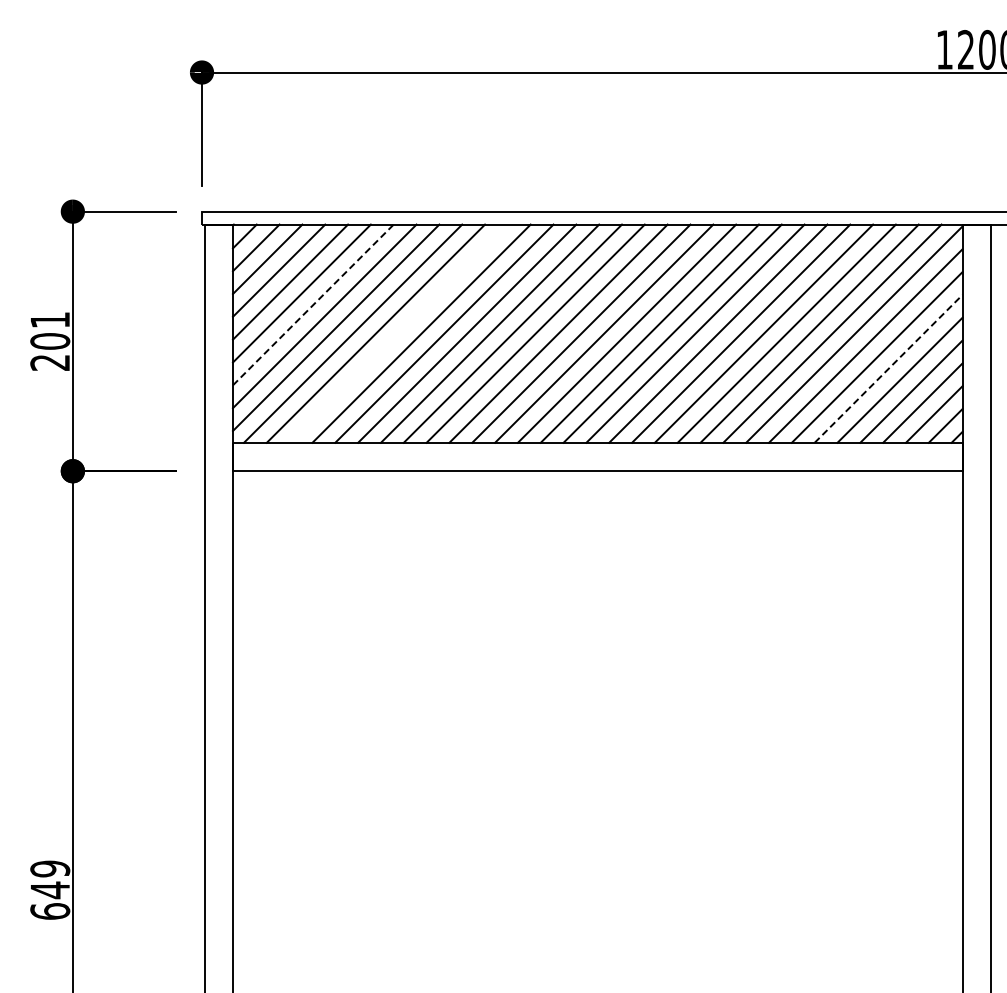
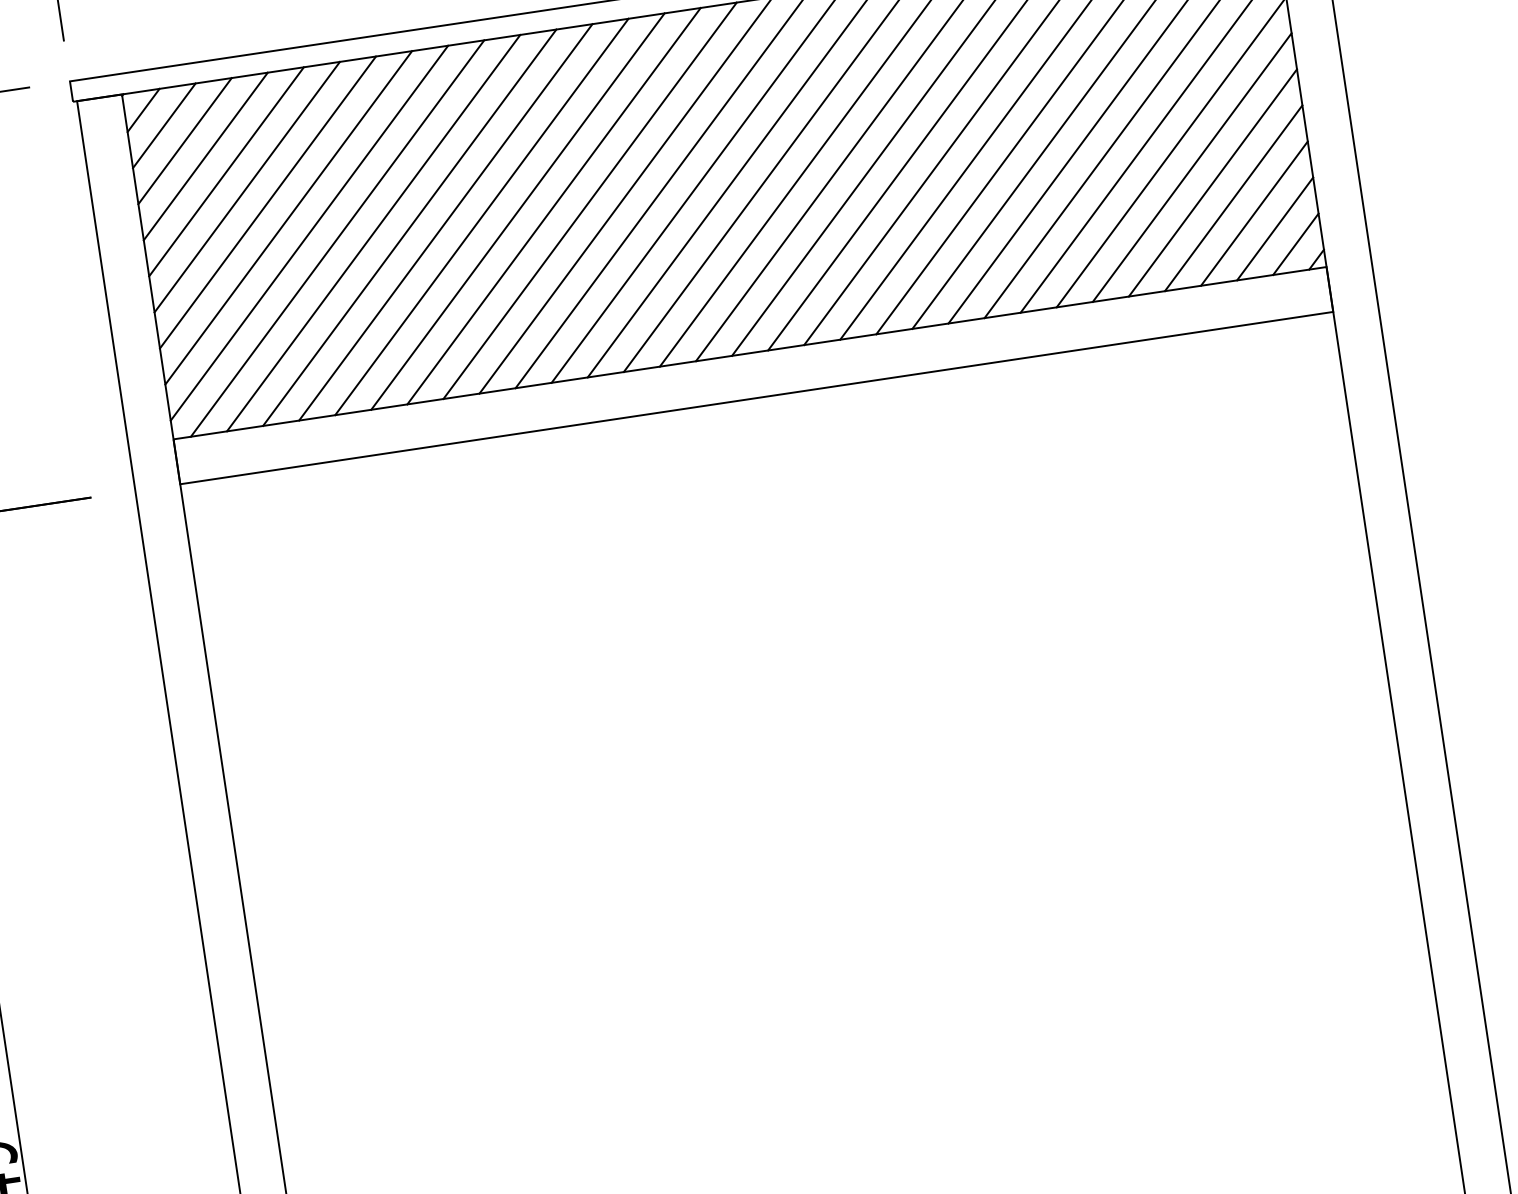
line: (313, 304) -> (268, 201), dashed -> solid
line: (398, 333) -> (409, 227), added
line: (888, 368) -> (1191, 167), dashed -> solid

